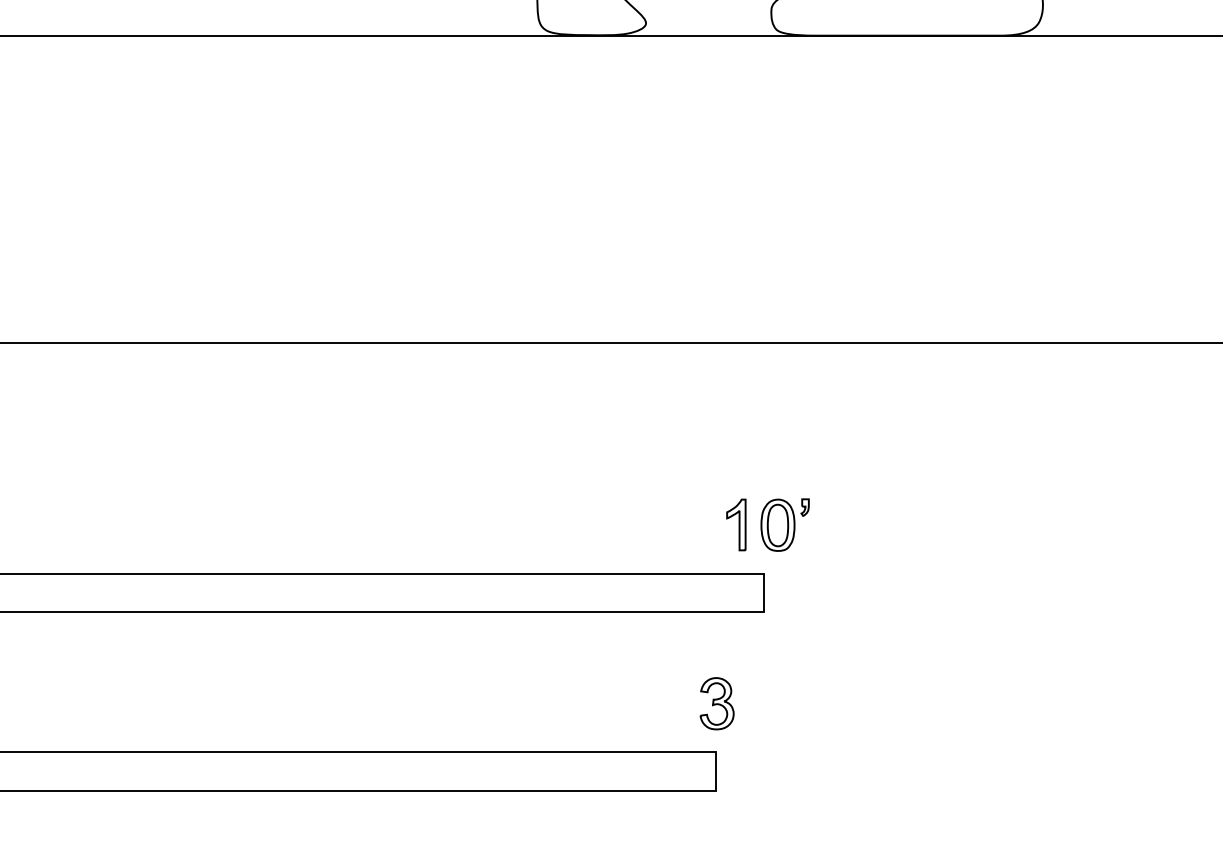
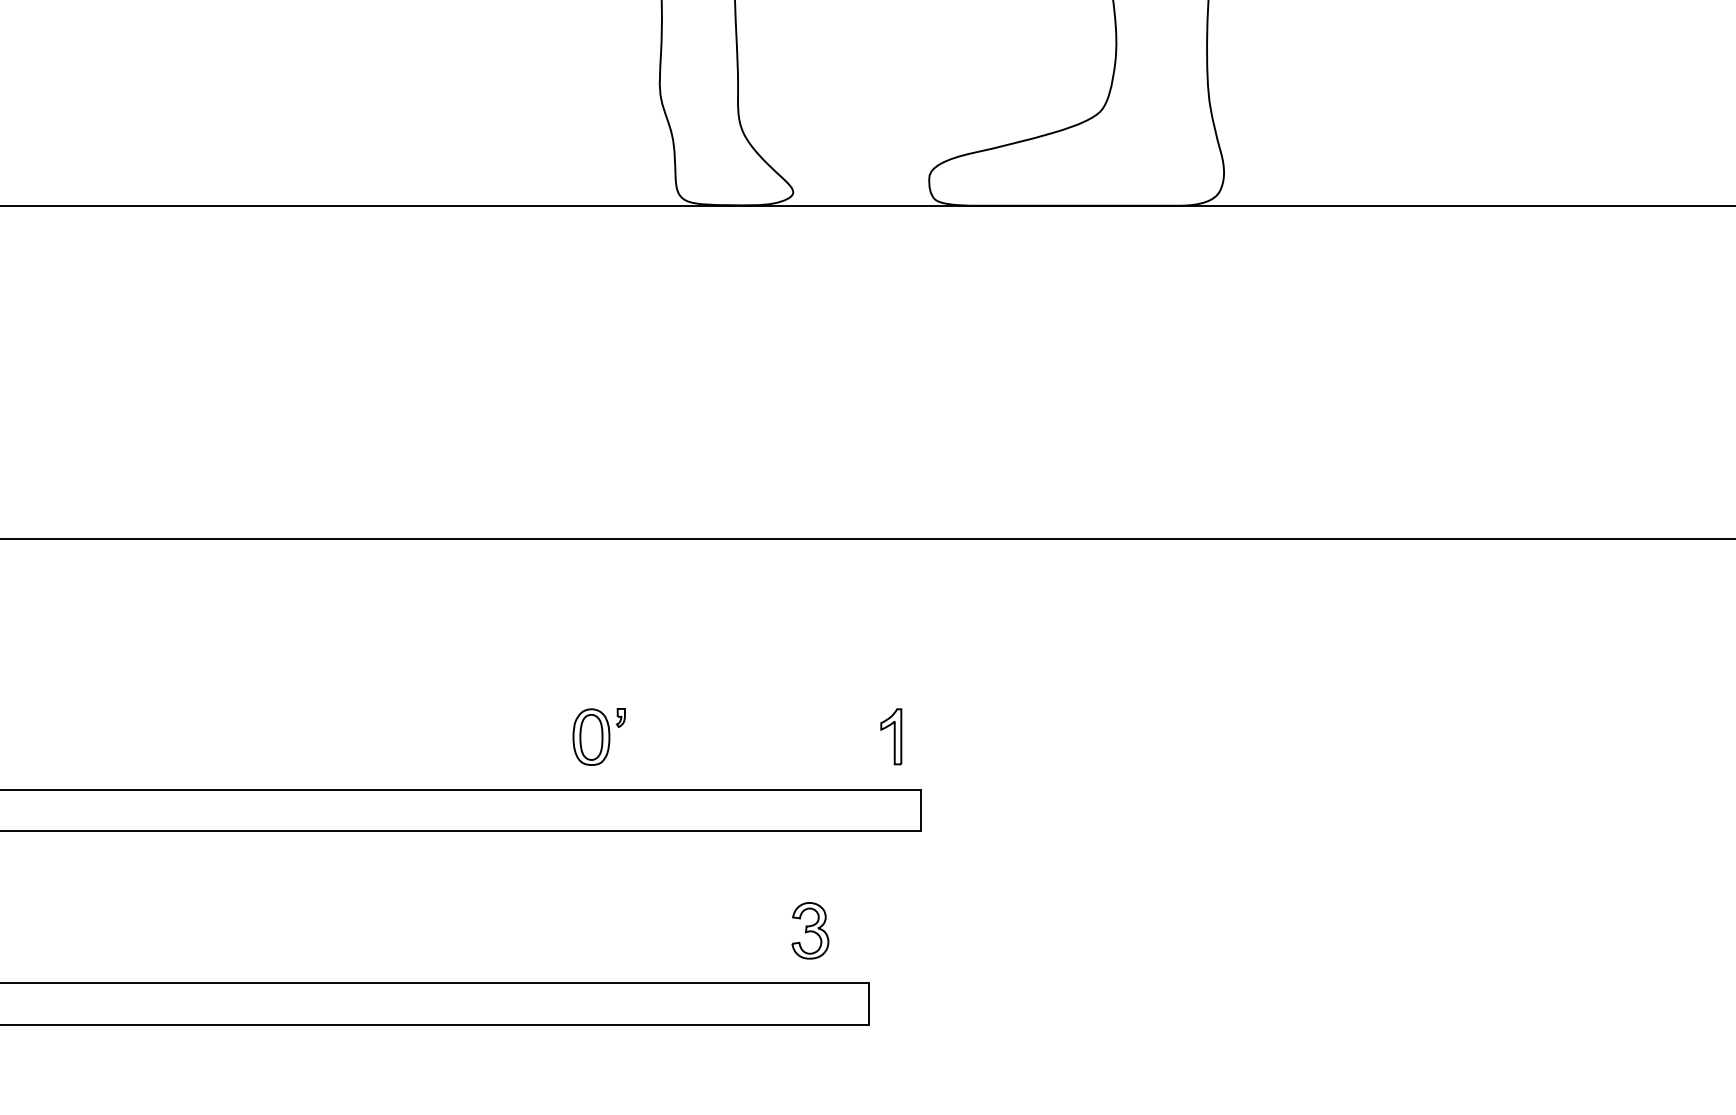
part: (784, 524) -> (598, 736), moved
part: (717, 703) -> (810, 930), moved

